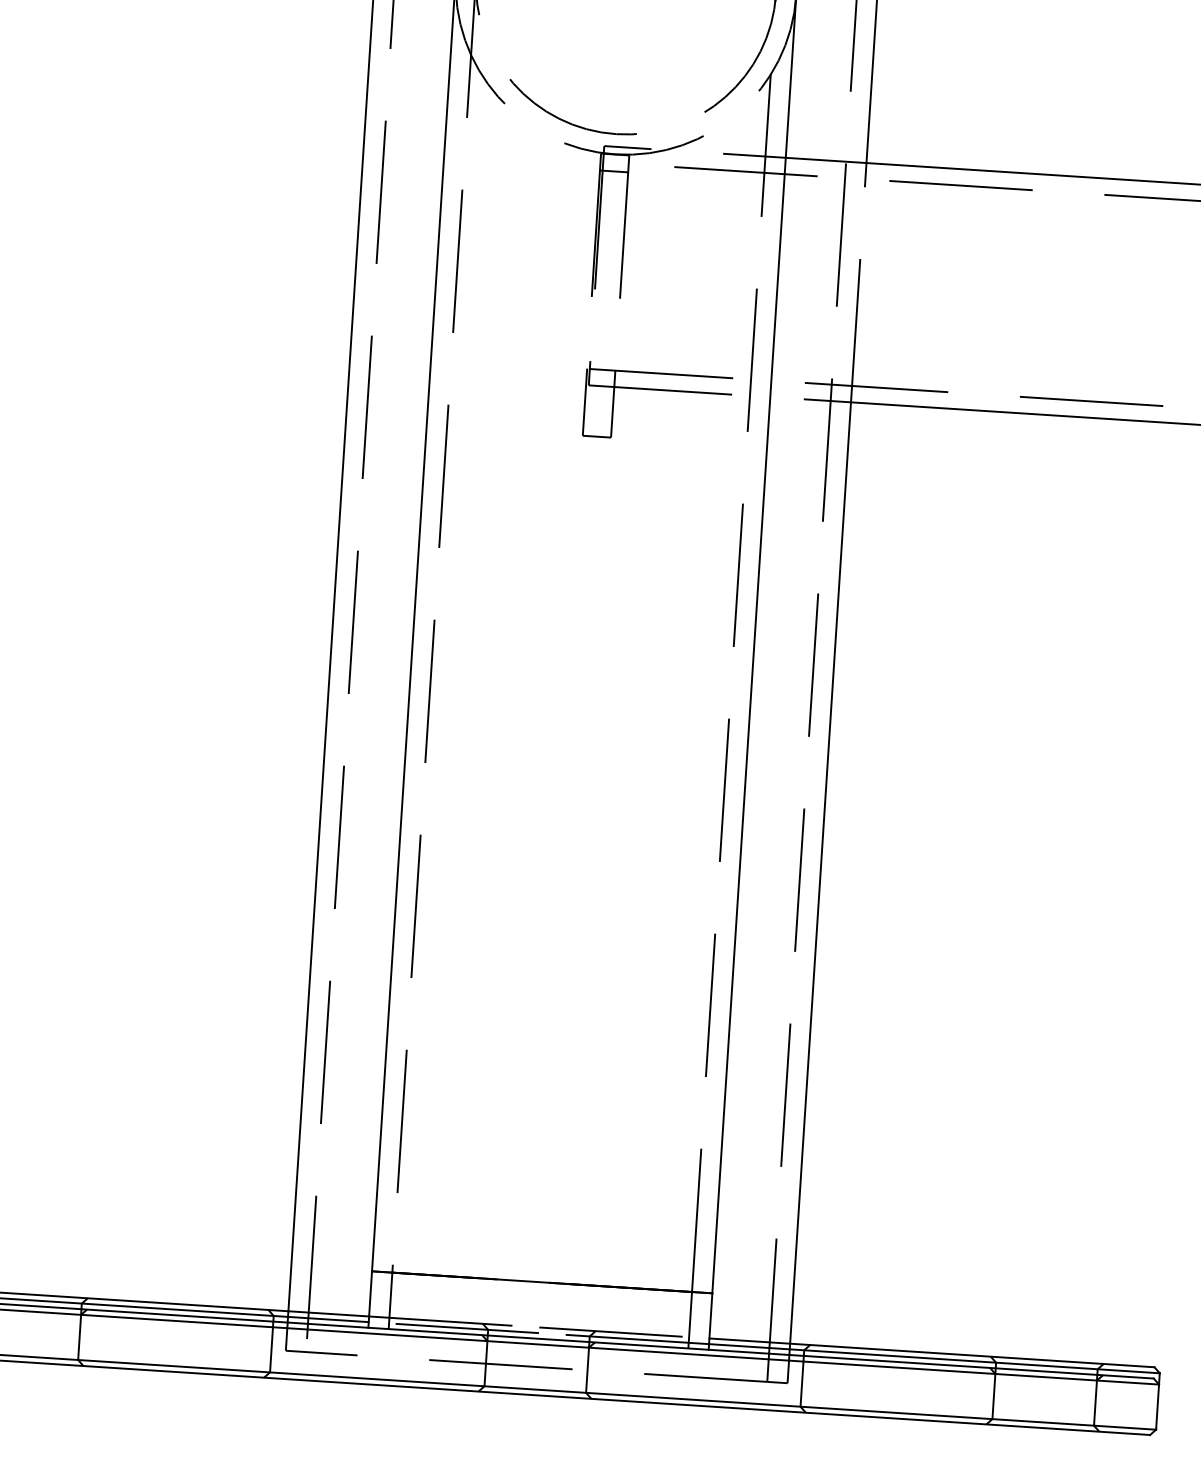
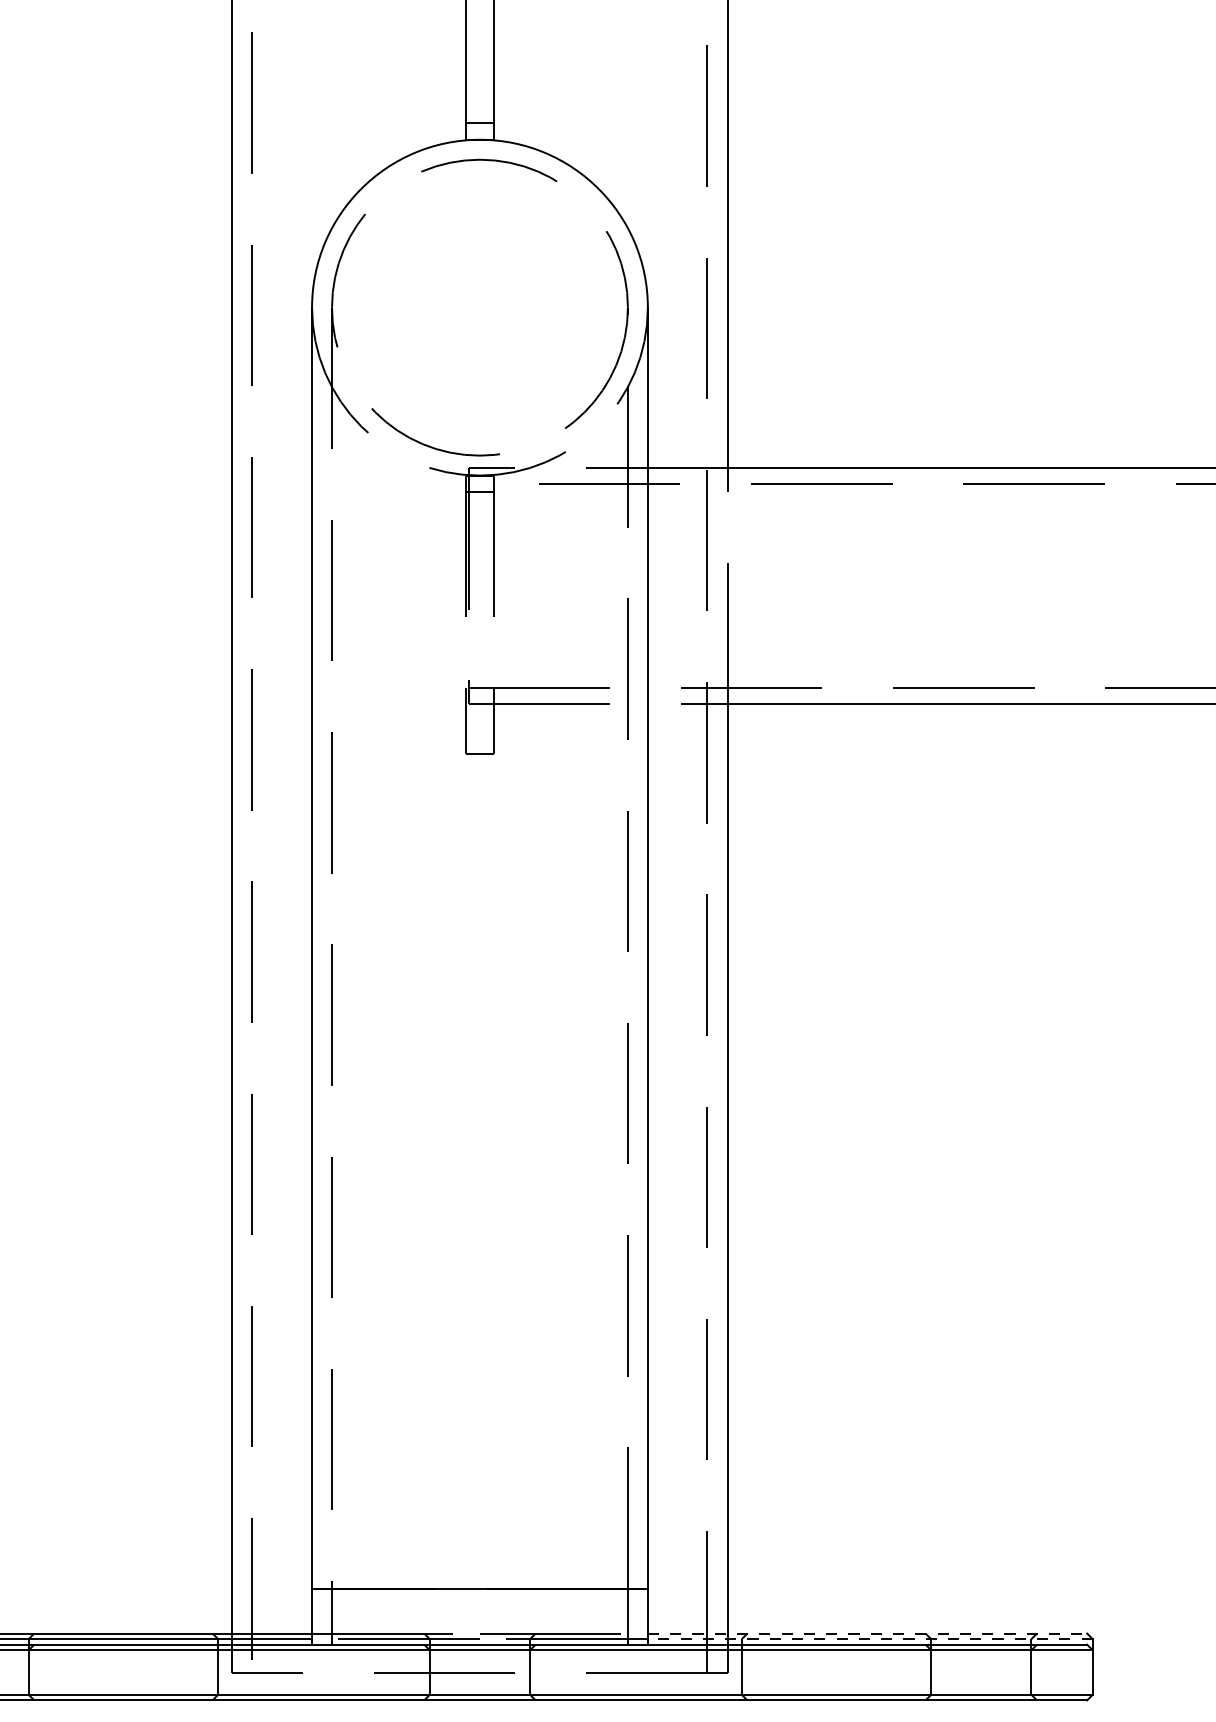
line: (931, 1352) -> (867, 1633), solid -> dashed
line: (933, 1359) -> (869, 1639), solid -> dashed

